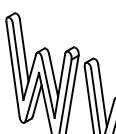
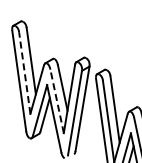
line: (17, 61) -> (24, 72), solid -> dashed
line: (48, 87) -> (57, 100), solid -> dashed

